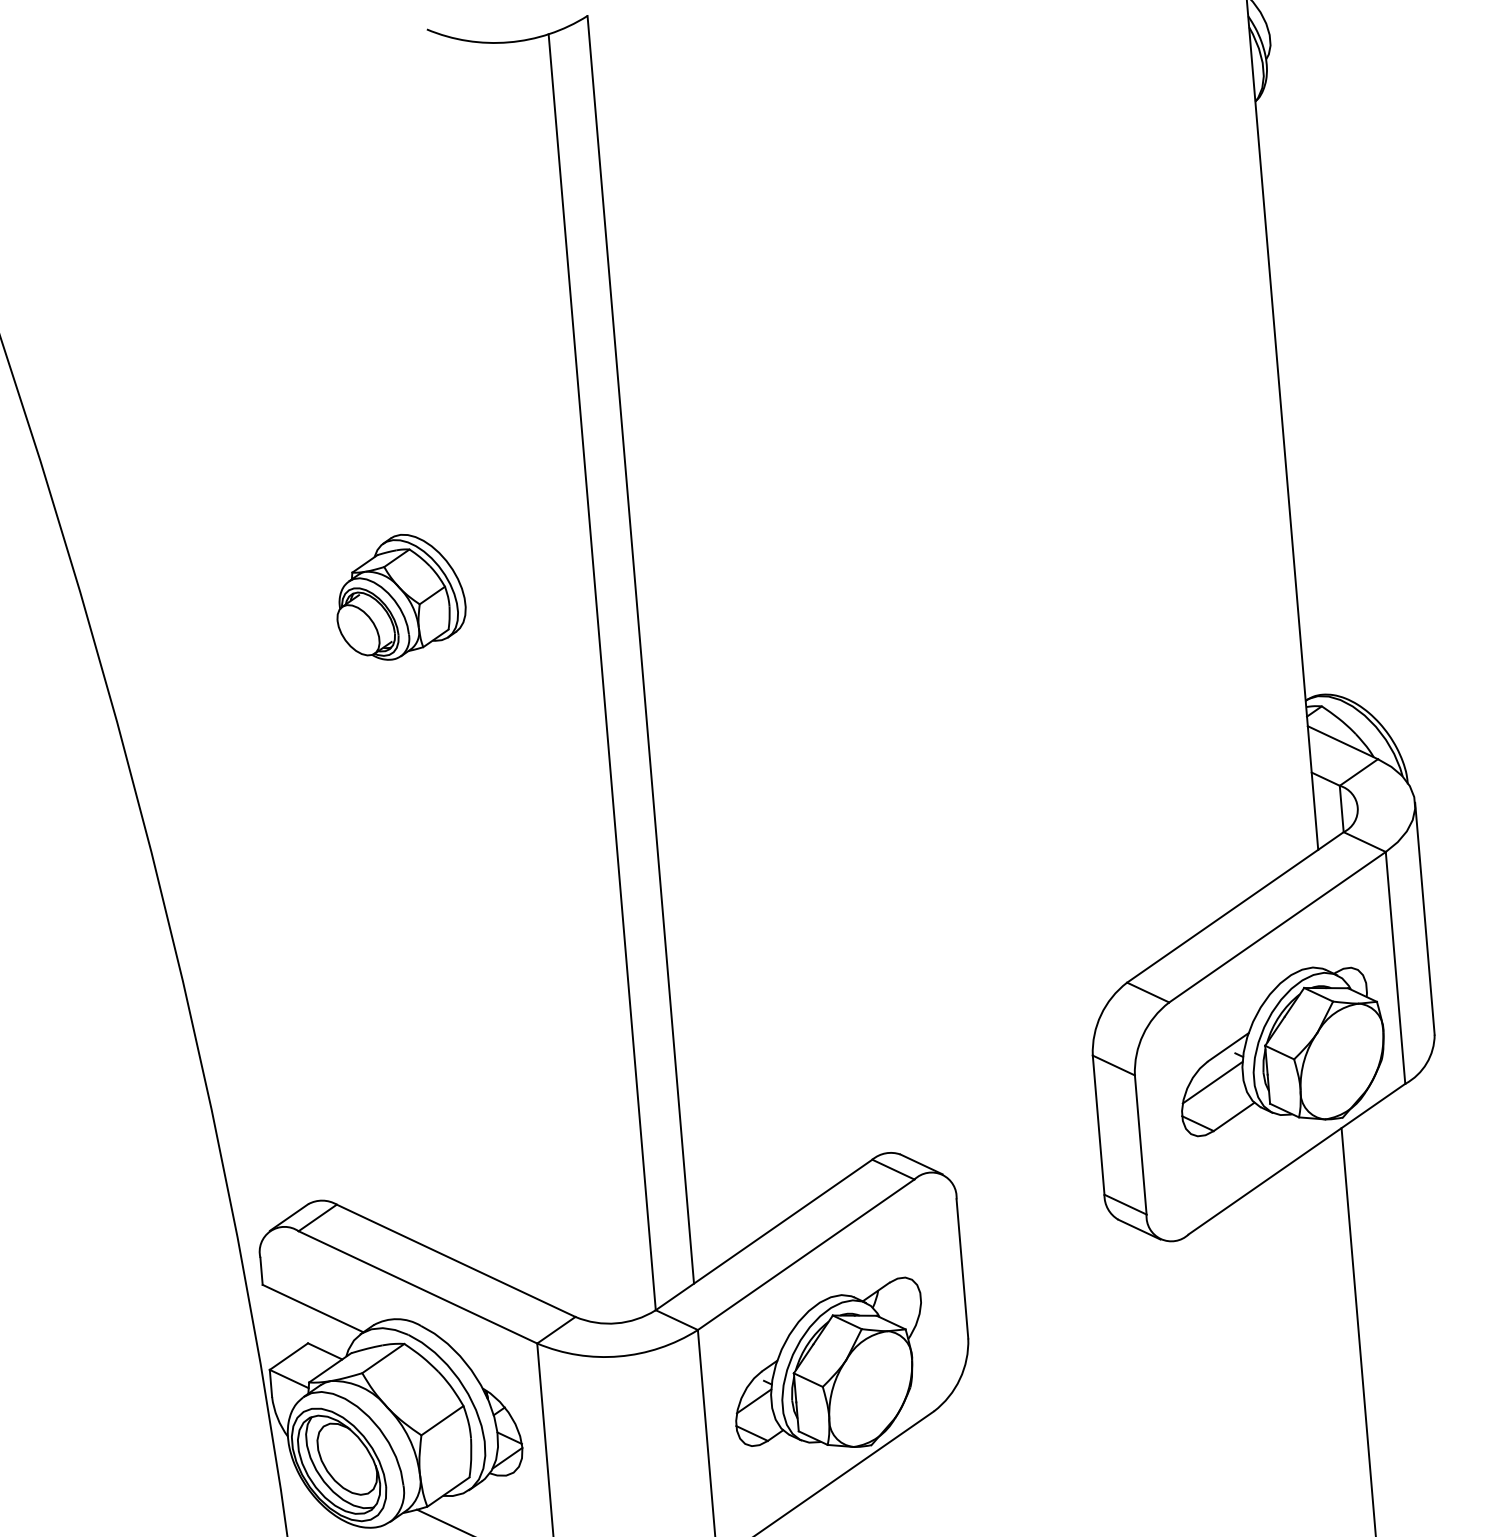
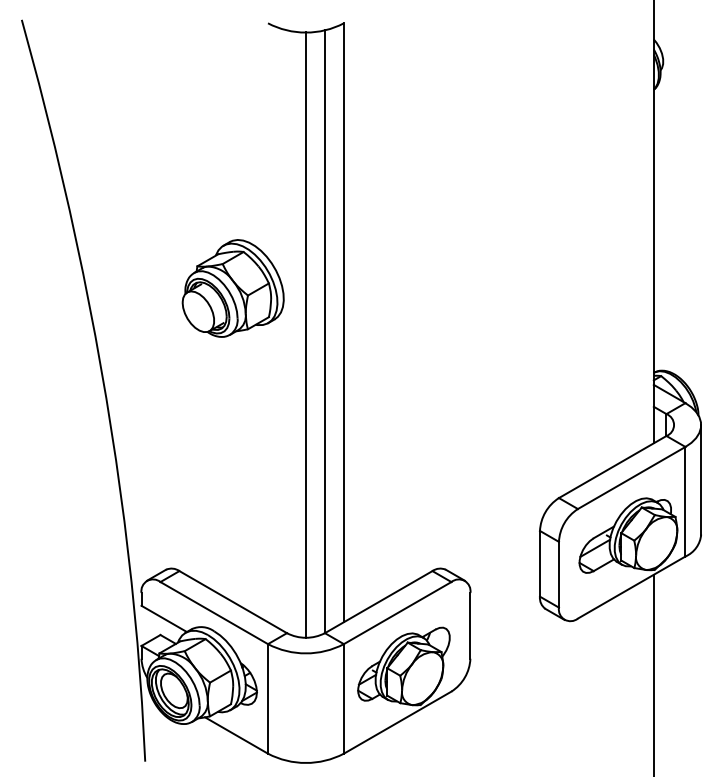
part: (398, 597) -> (232, 288), size x1.67
line: (561, 681) -> (305, 334), added

